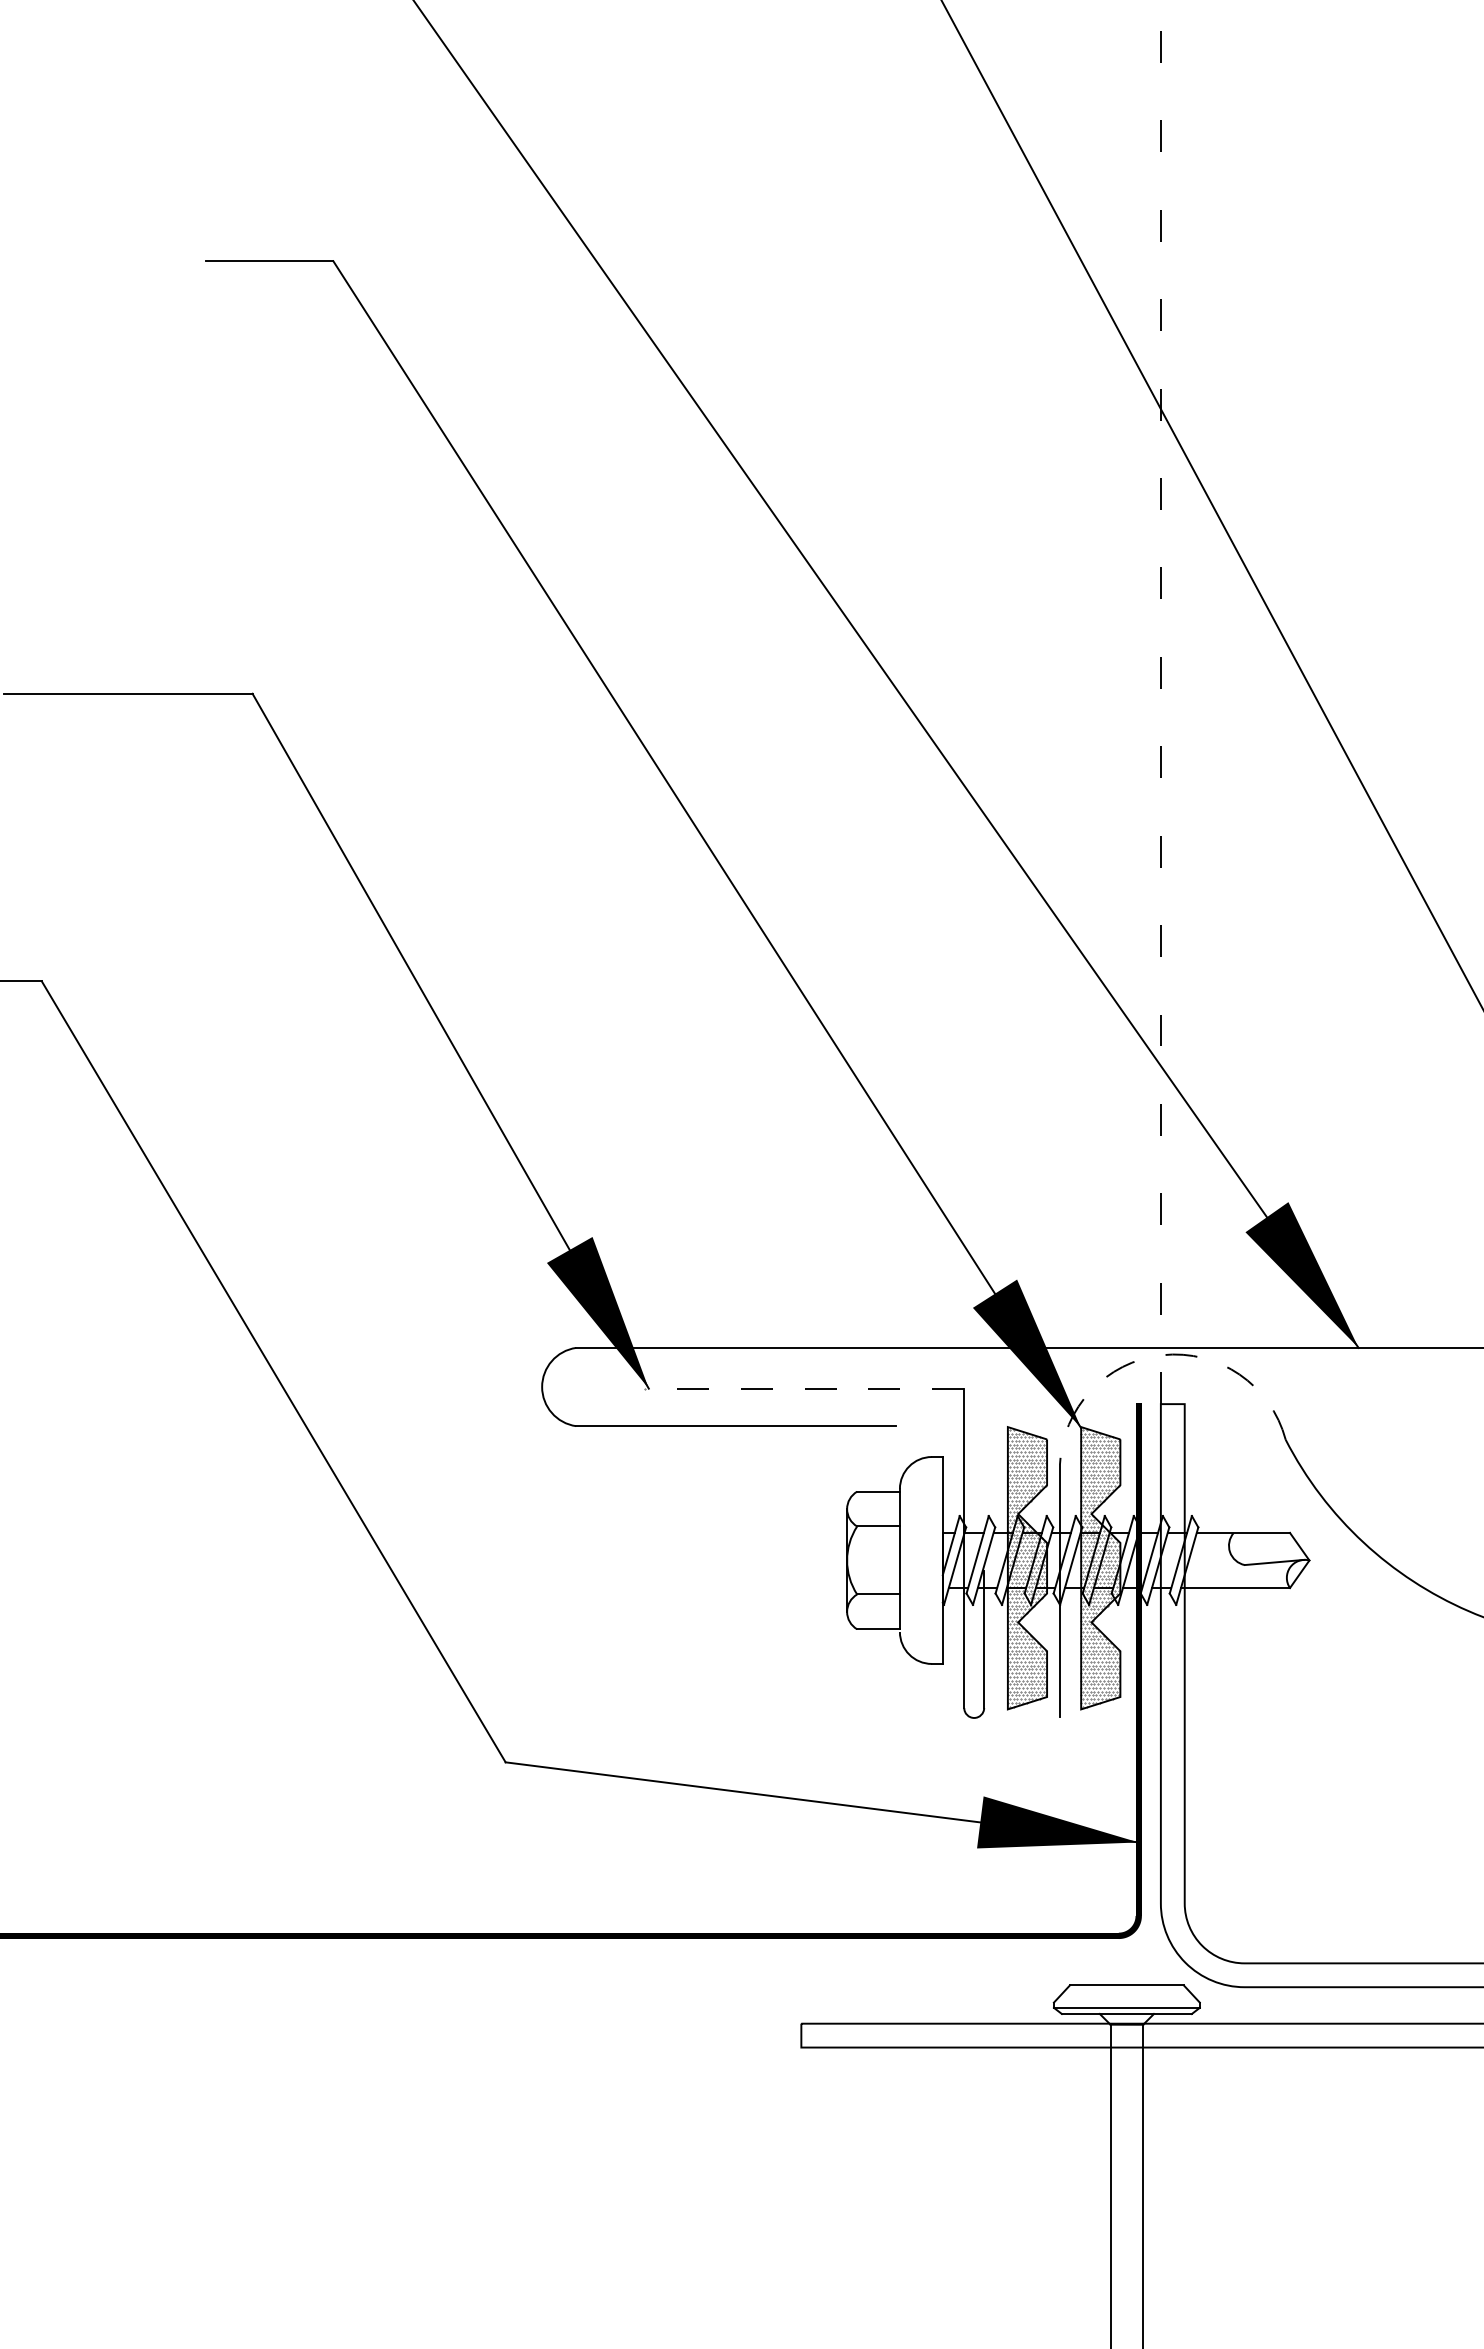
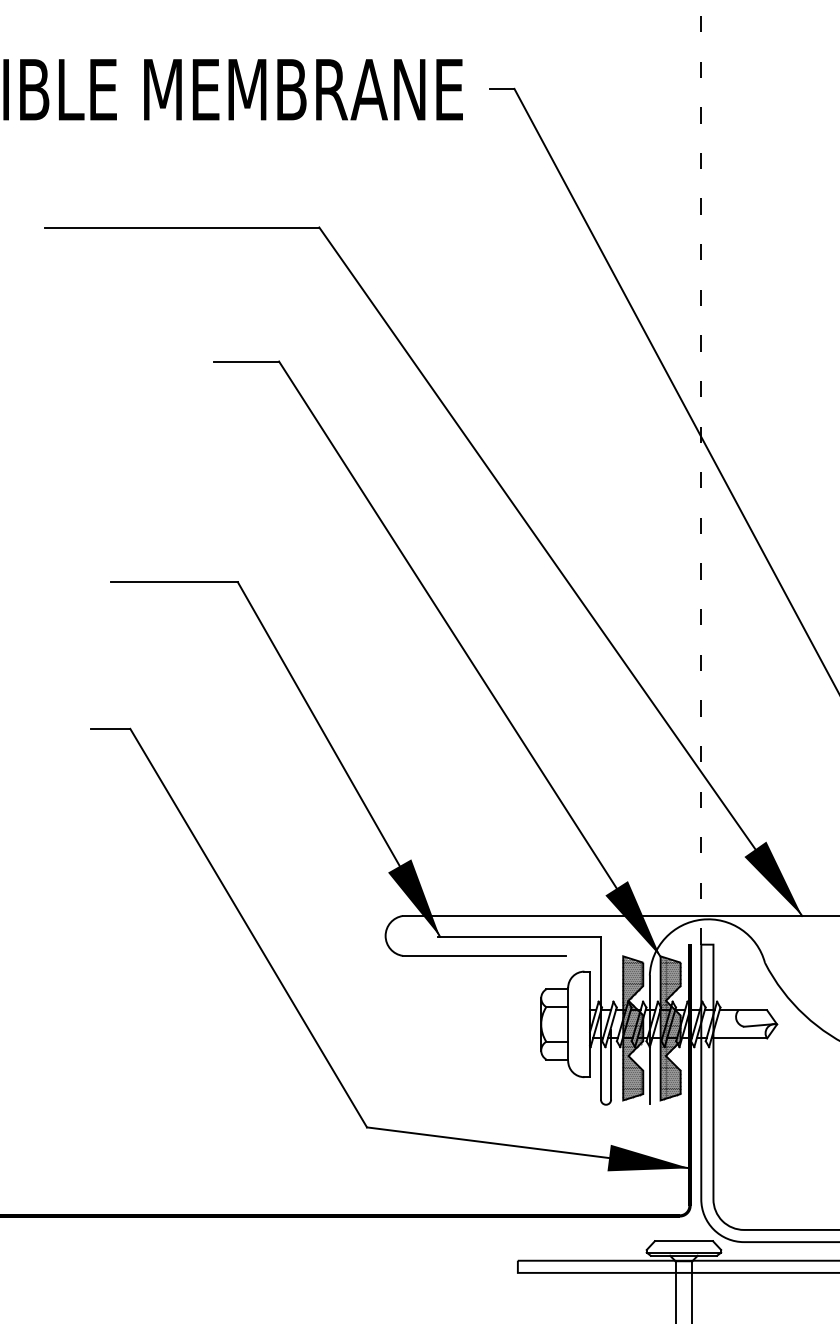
arc: (1161, 1354) -> (701, 919), dashed -> solid
line: (804, 1388) -> (519, 936), dashed -> solid

